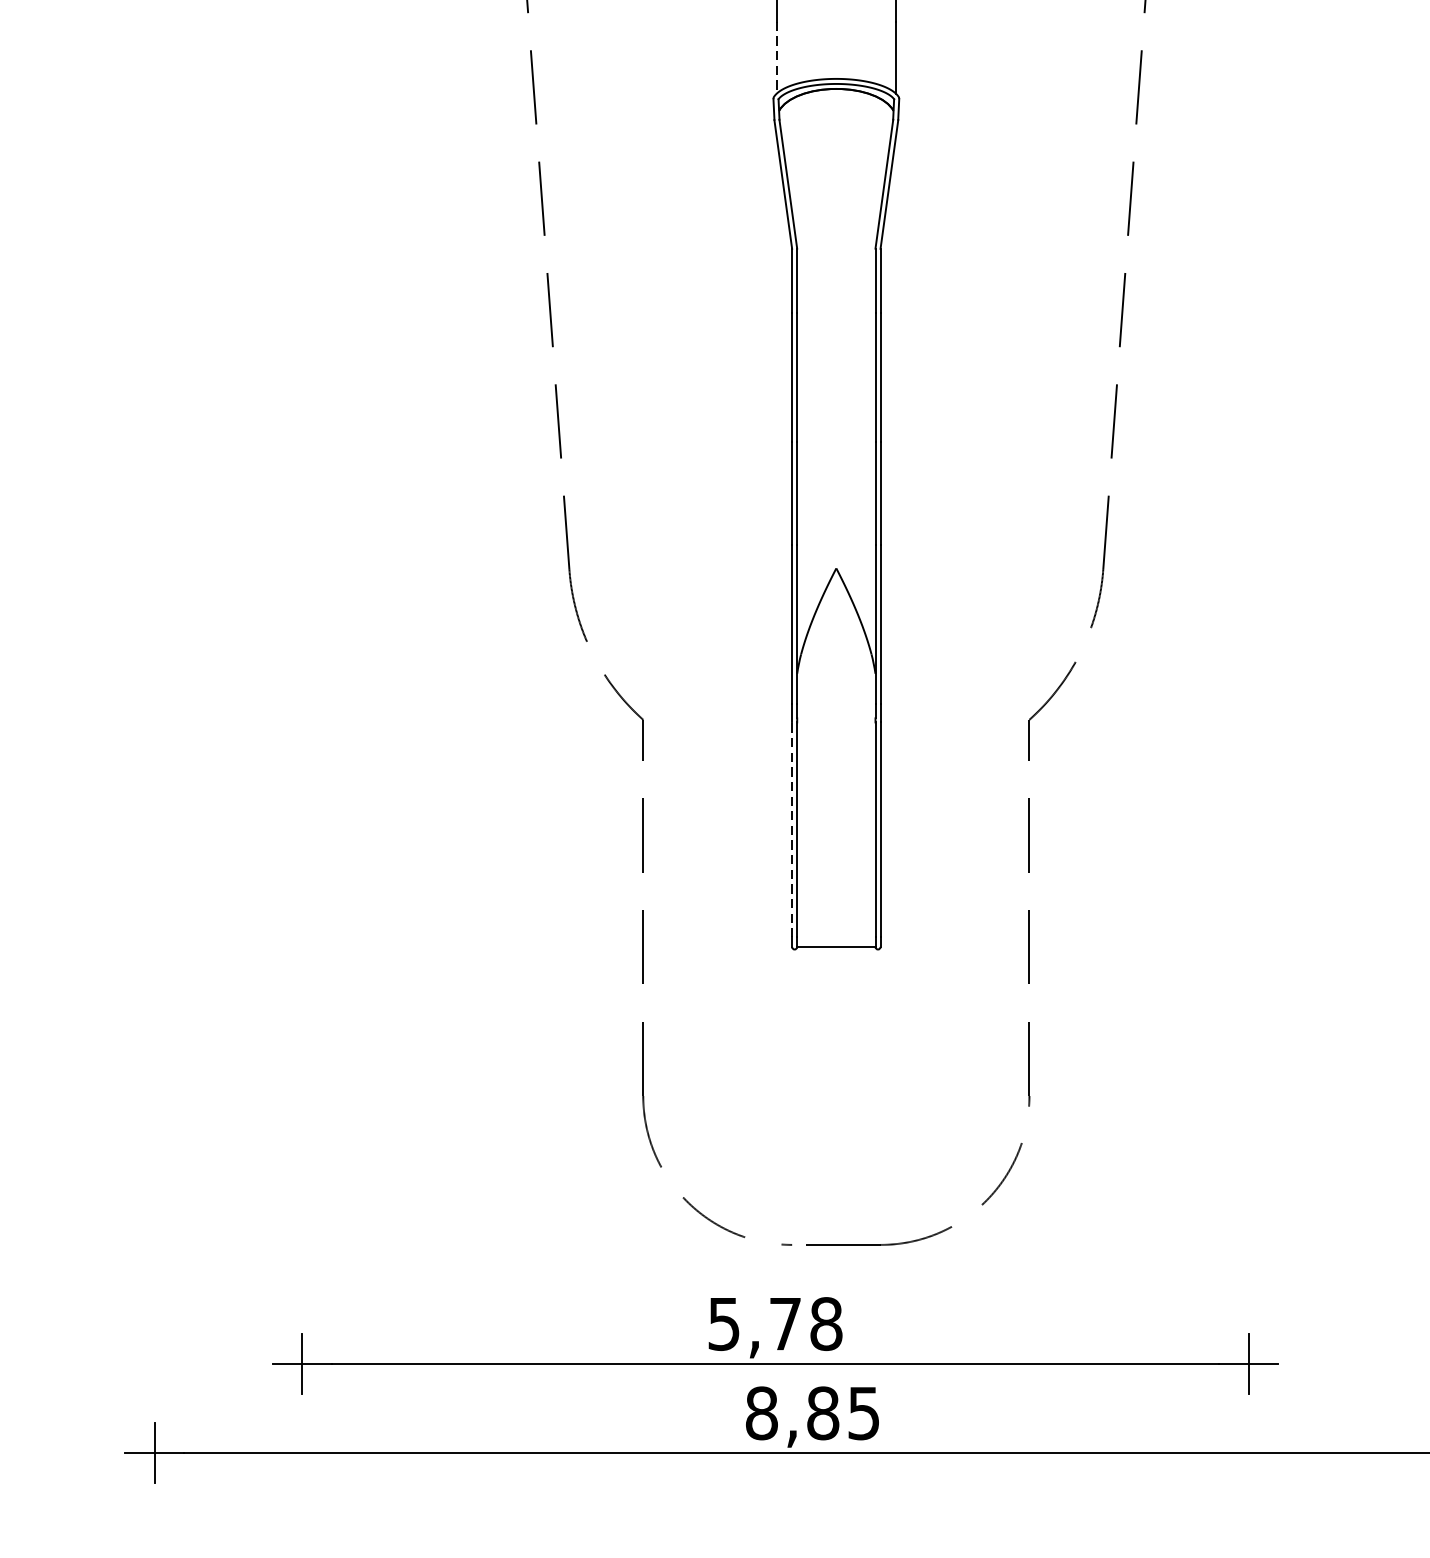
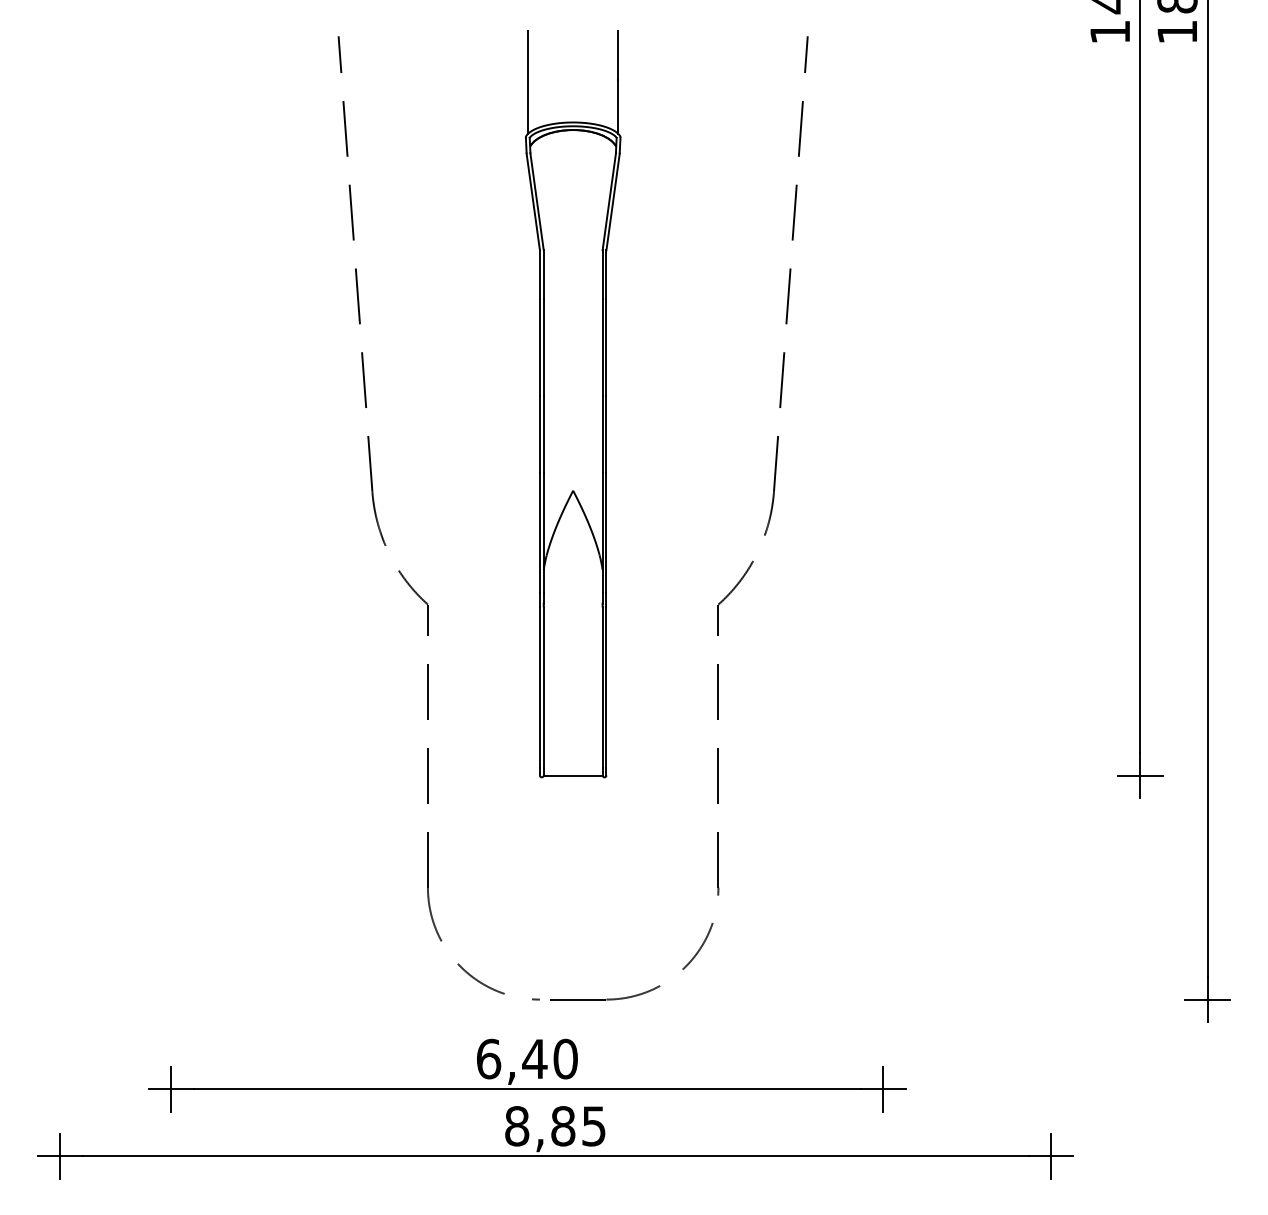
line: (776, 58) -> (528, 107), dashed -> solid
line: (791, 830) -> (539, 687), dashed -> solid
text: (775, 1323) -> (527, 1058), 5,78 -> 6,40

